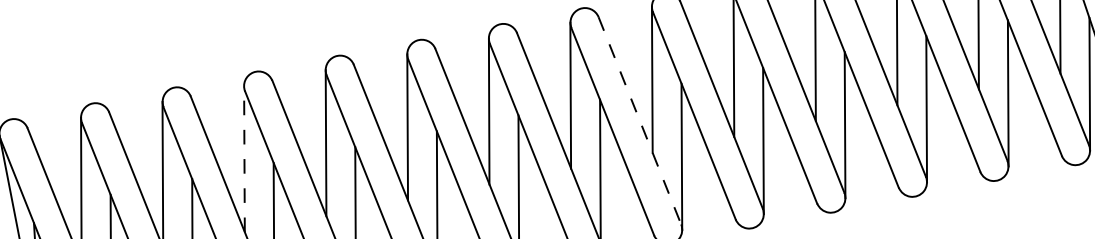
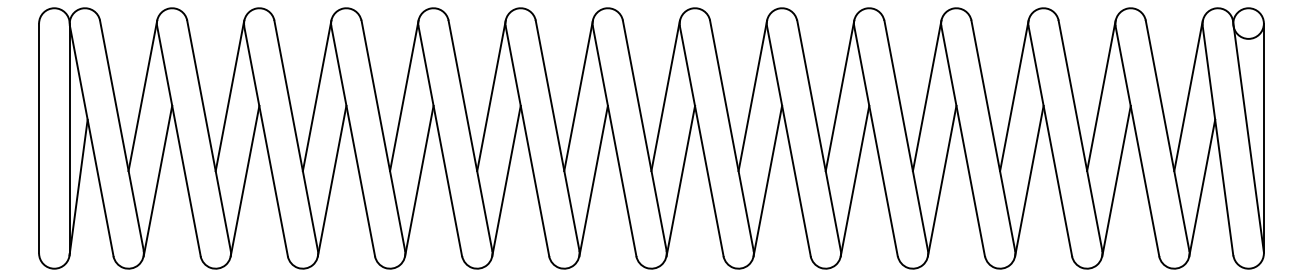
line: (639, 120) -> (731, 135), dashed -> solid
line: (244, 158) -> (317, 95), dashed -> solid

